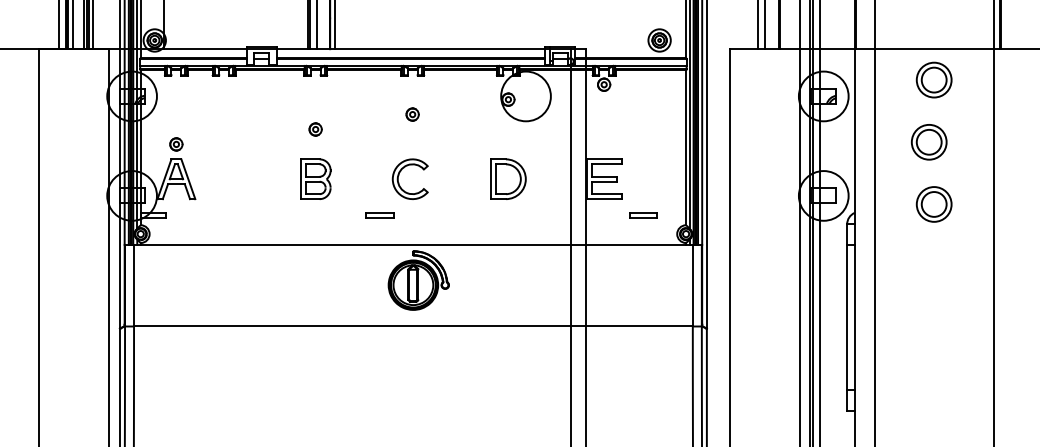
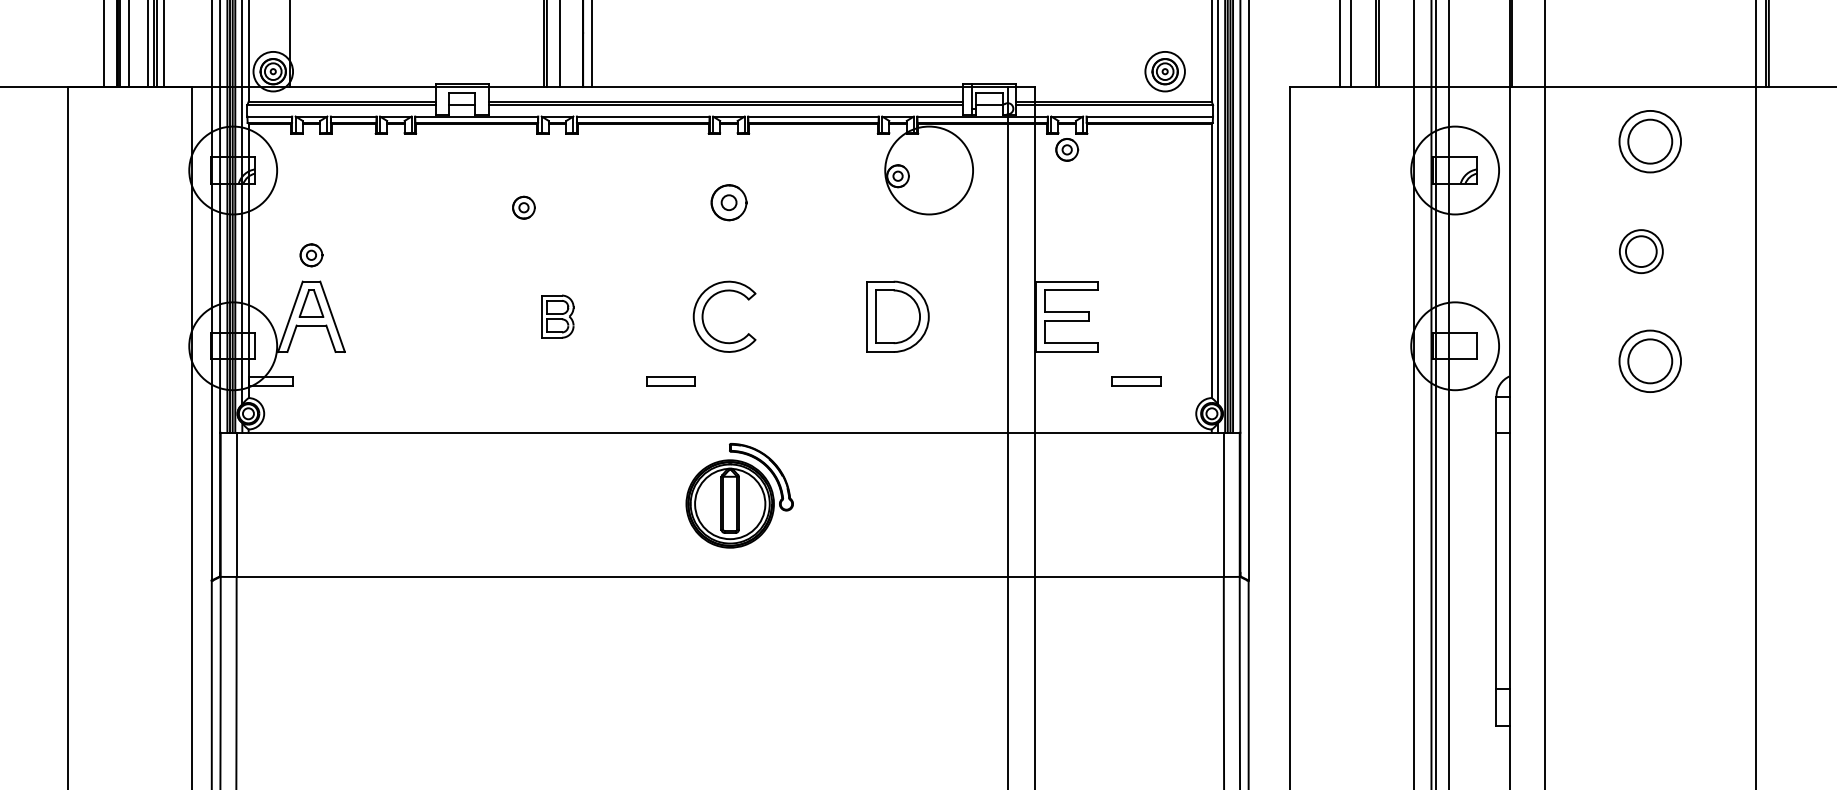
part: (412, 114) -> (728, 202), size x1.6
part: (315, 129) -> (523, 207), moved
part: (928, 142) -> (1640, 251), size x0.7
part: (315, 178) -> (557, 315), size x0.6

